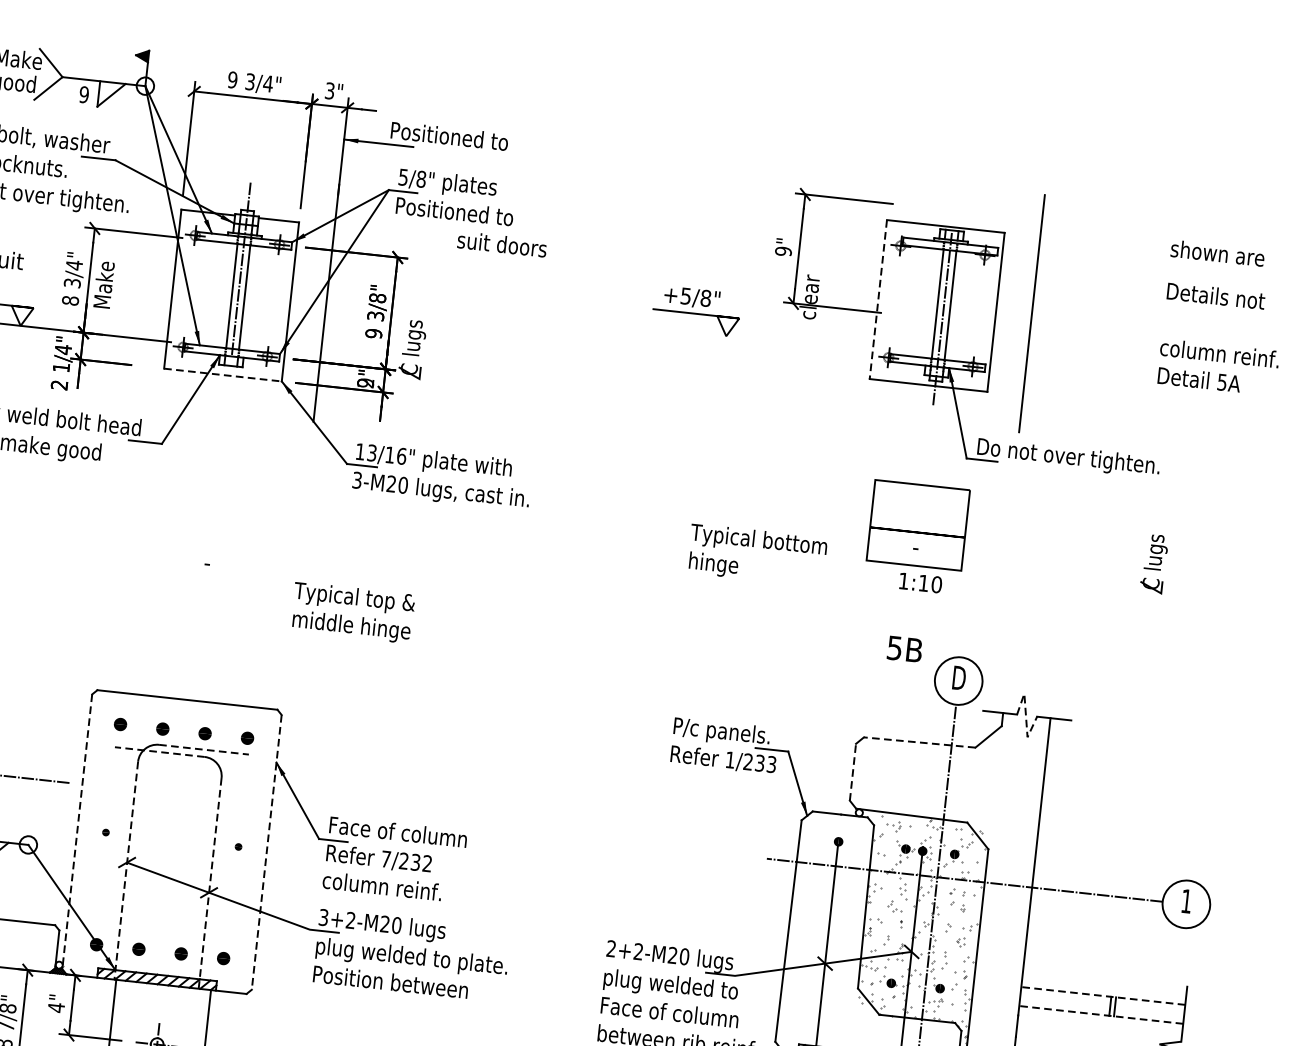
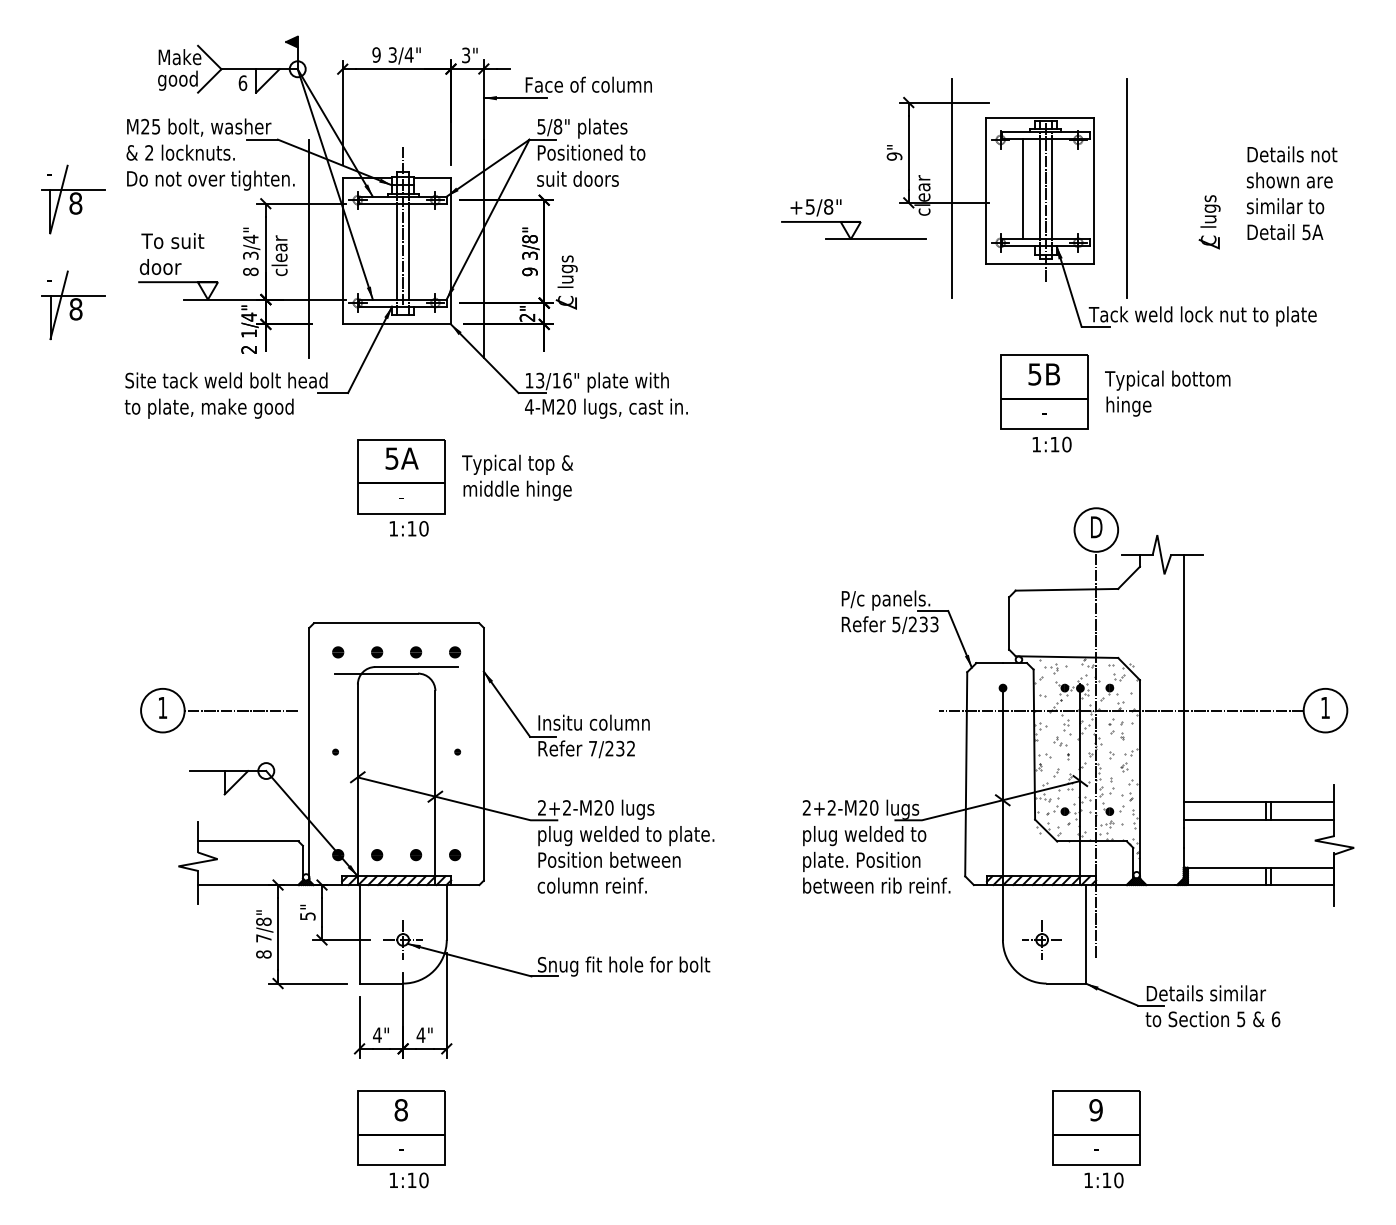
text: (83, 94) -> (242, 82), 9 -> 6
text: (460, 137) -> (589, 84), Positioned to -> Face of column
text: (501, 243) -> (577, 178), moved
text: (1217, 253) -> (1289, 180), moved
line: (137, 282) -> (309, 248), added
text: (103, 285) -> (279, 254), Make -> clear
line: (842, 293) -> (952, 188), added
line: (878, 300) -> (985, 191), dashed -> solid
line: (918, 302) -> (1022, 189), added
line: (753, 339) -> (875, 239), added
text: (1218, 353) -> (1300, 206), column reinf. -> similar to
line: (223, 375) -> (397, 324), dashed -> solid
text: (365, 383) -> (527, 317), 9" -> 2"
text: (1099, 461) -> (1202, 316), Do not over tighten. -> Tack weld lock nut to plate
text: (357, 479) -> (529, 406), 3-M20 -> 4-M20
part: (208, 552) -> (401, 487), added
text: (757, 555) -> (1167, 393), moved
part: (1154, 564) -> (1209, 222), moved
text: (352, 612) -> (517, 477), moved
text: (904, 649) -> (1043, 374), moved
line: (1025, 715) -> (1160, 554), dashed -> solid
line: (919, 742) -> (1066, 589), dashed -> solid
line: (204, 750) -> (417, 667), dashed -> solid
line: (159, 751) -> (376, 673), dashed -> solid
text: (730, 760) -> (896, 624), 1/233 -> 5/233
line: (853, 771) -> (1009, 622), dashed -> solid
line: (77, 829) -> (309, 752), dashed -> solid
text: (399, 831) -> (602, 722), Face of column -> Insitu column
line: (266, 852) -> (483, 754), dashed -> solid
line: (125, 871) -> (357, 785), dashed -> solid
line: (210, 883) -> (435, 788), dashed -> solid
text: (381, 886) -> (591, 885), moved
text: (324, 917) -> (542, 807), 3+2-M20 -> 2+2-M20
line: (1102, 996) -> (1258, 802), dashed -> solid
text: (56, 1007) -> (307, 916), 4" -> 5"
text: (669, 1014) -> (866, 861), Face of column -> plate. Position
line: (1100, 1014) -> (1258, 819), dashed -> solid

